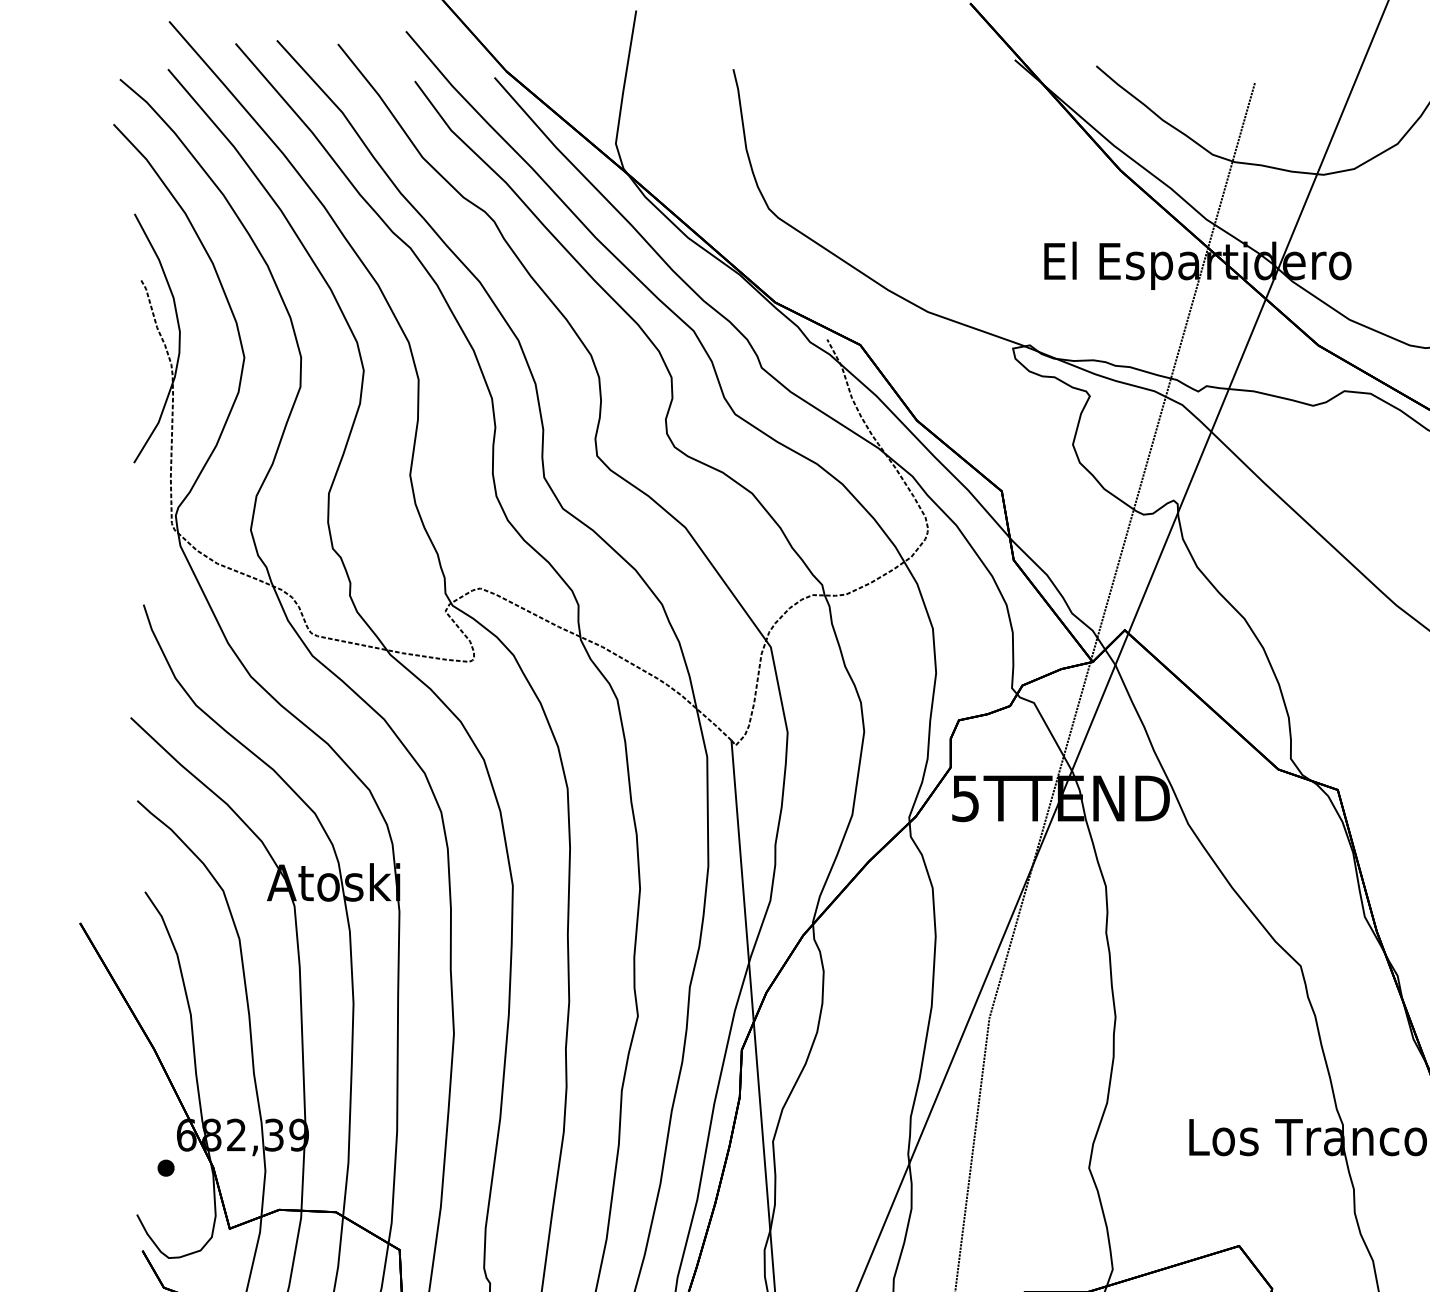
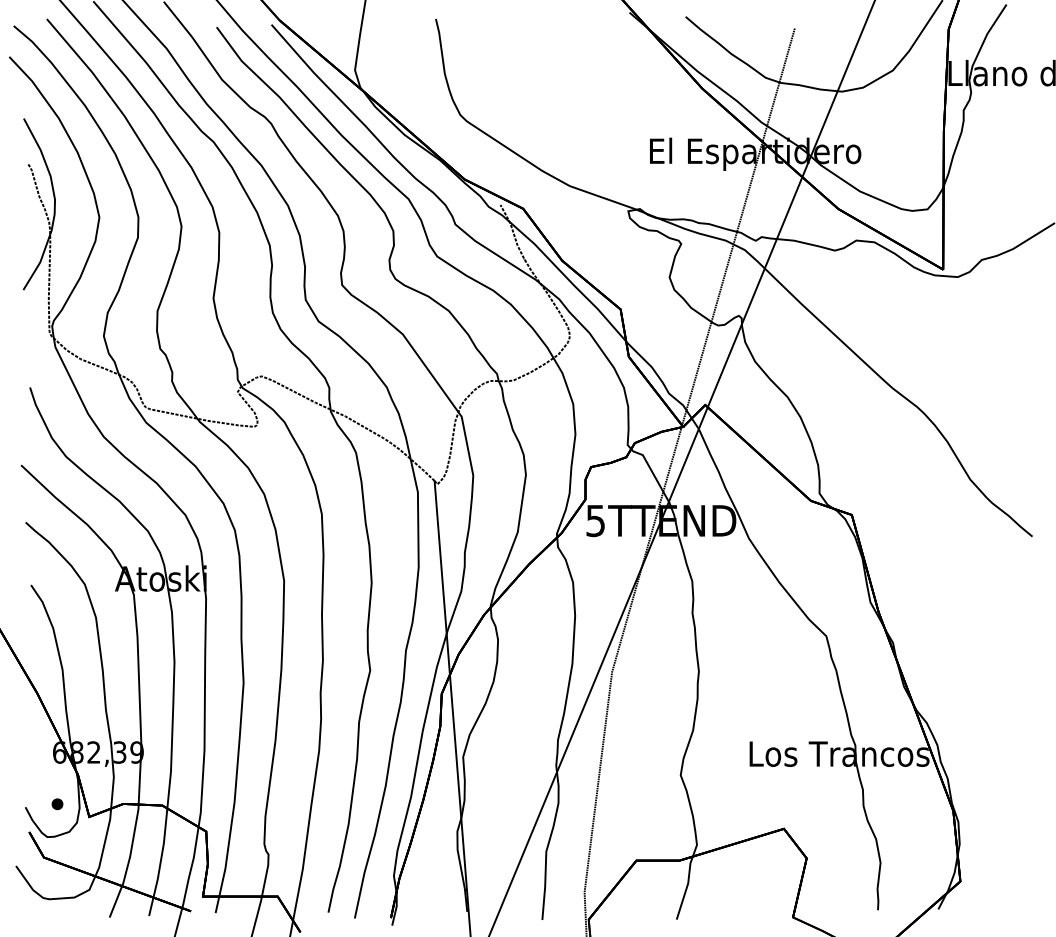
part: (166, 1168) -> (57, 804), moved

